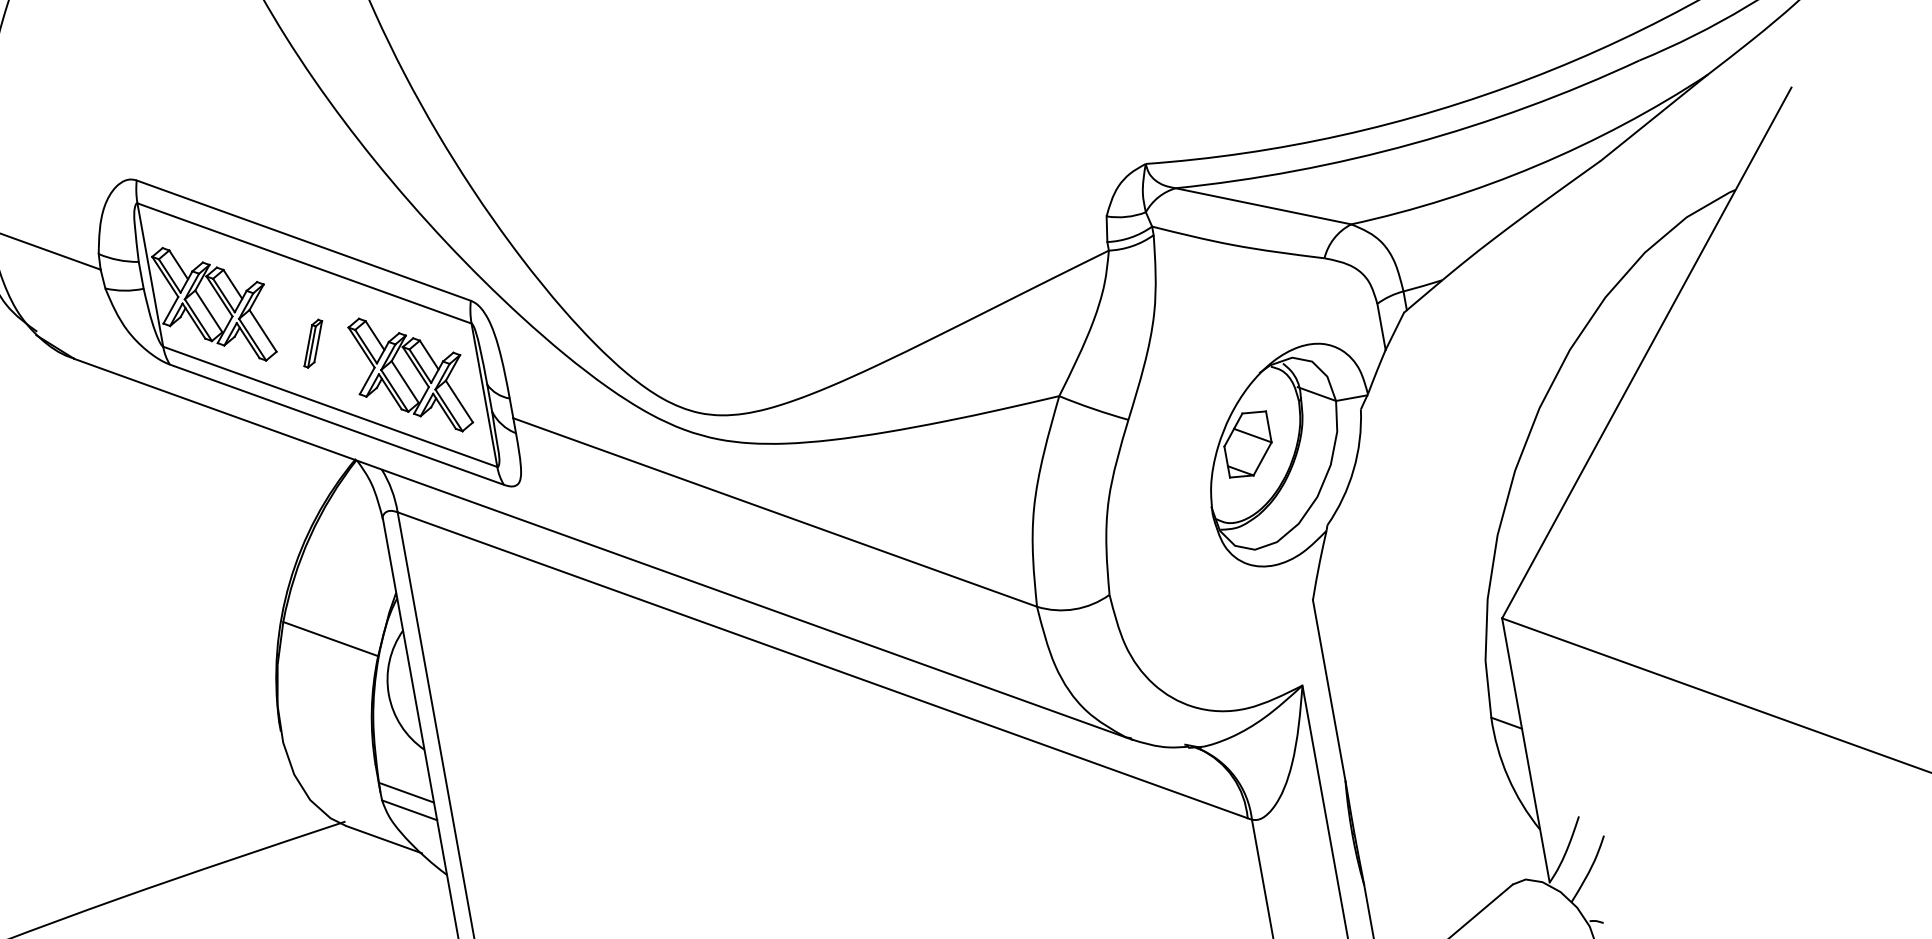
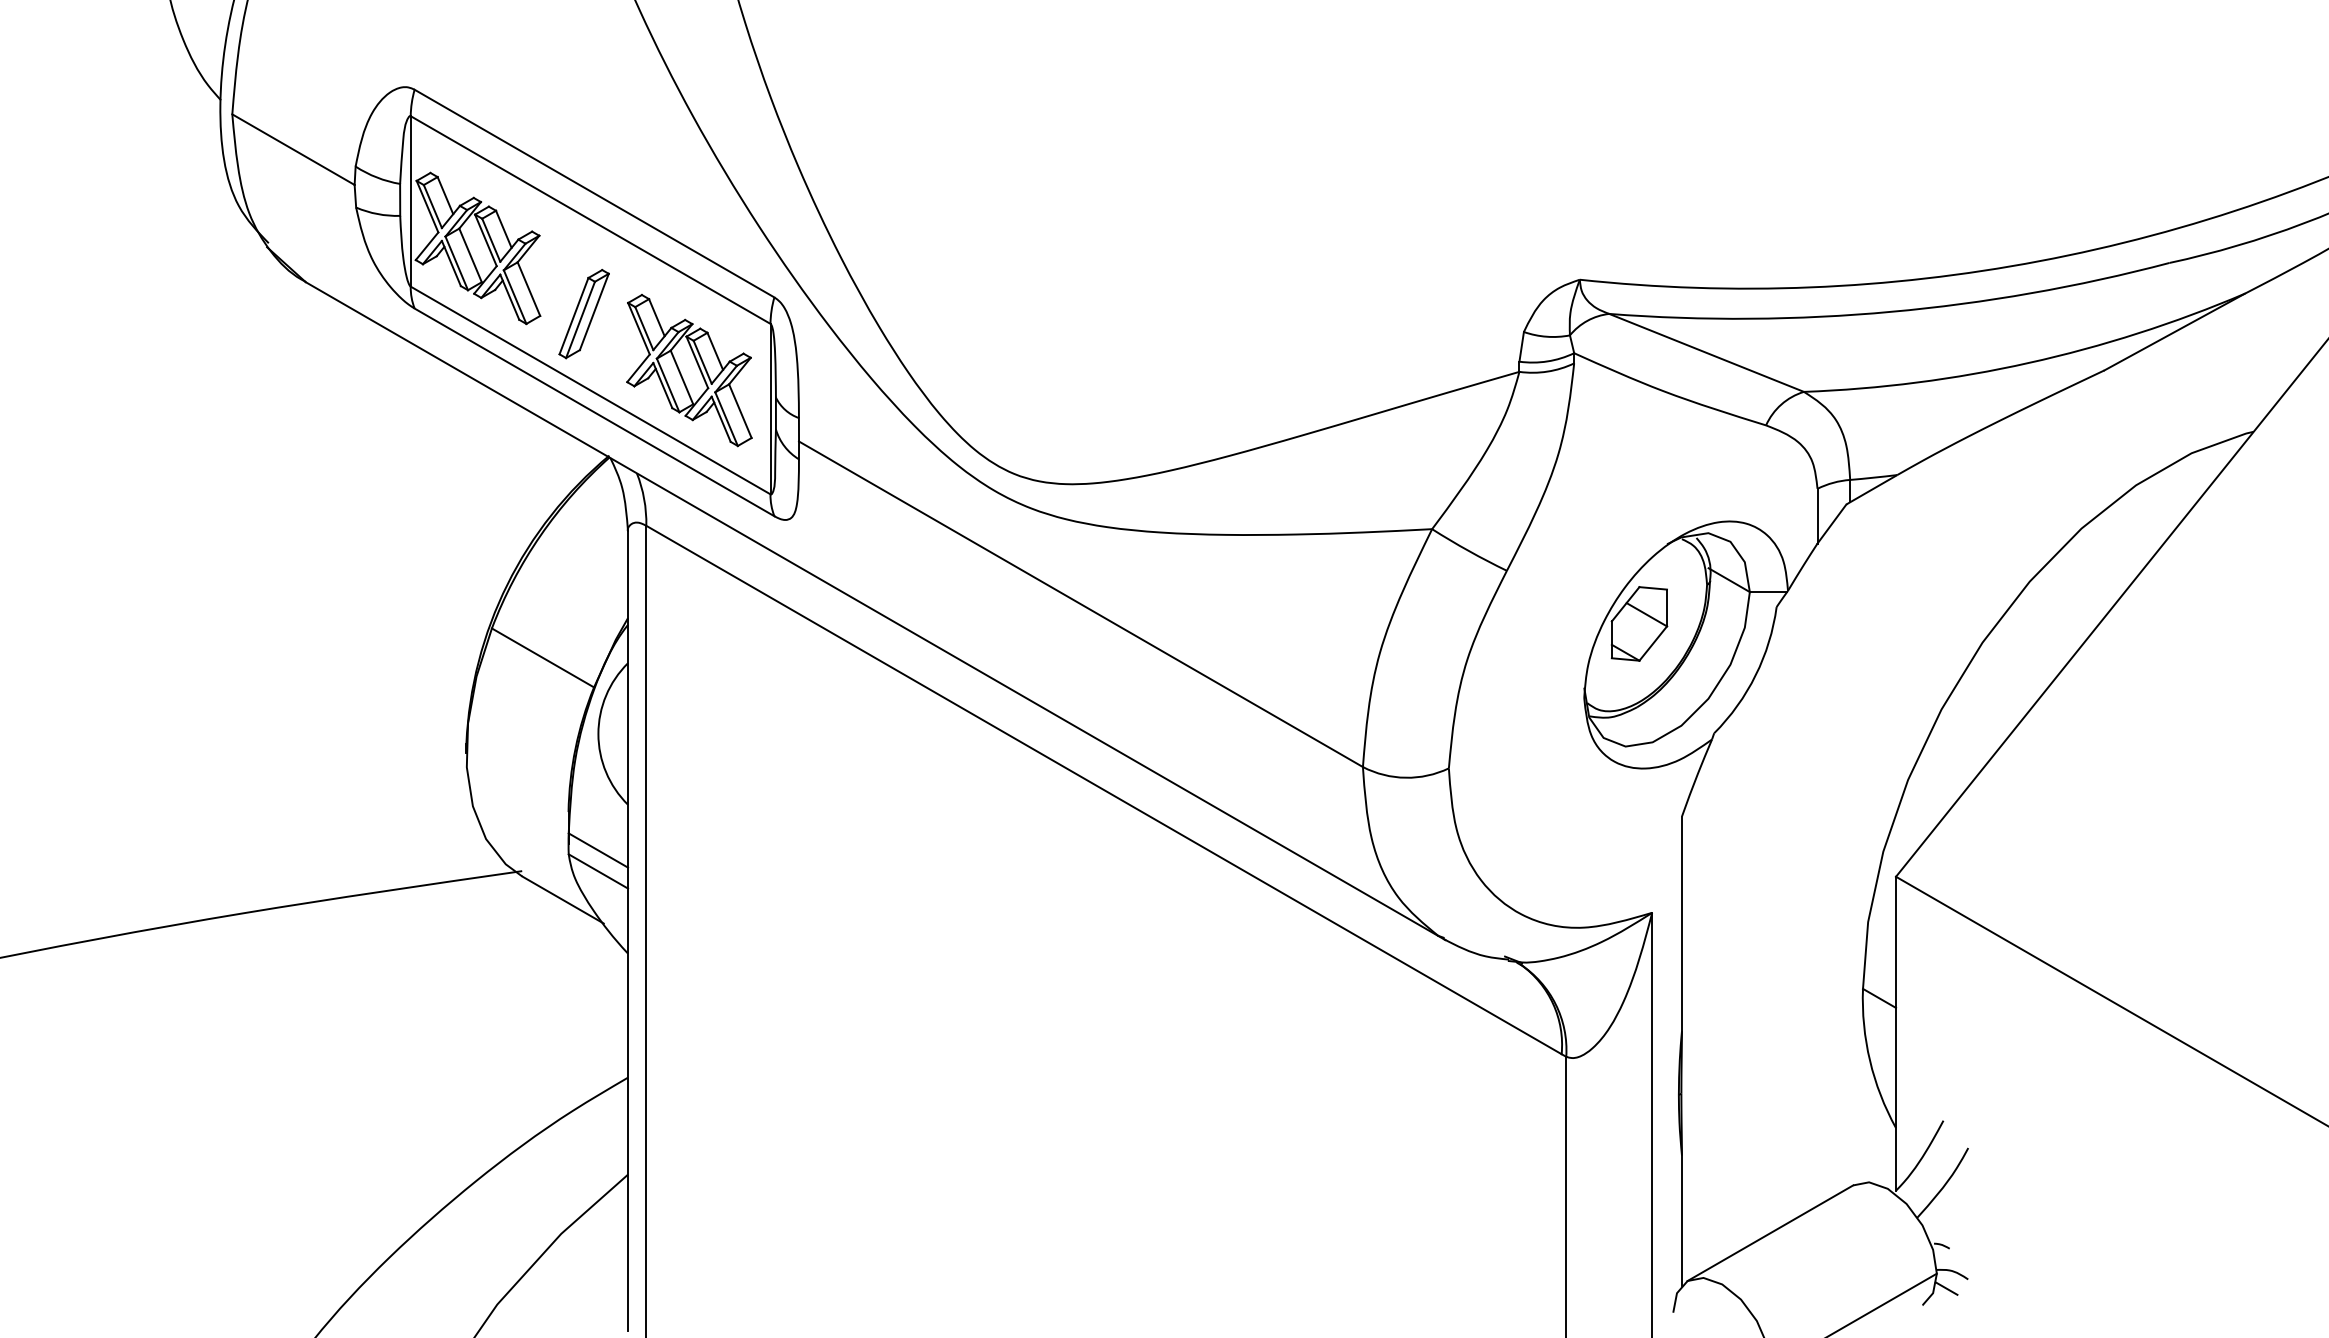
part: (312, 344) -> (583, 314), size x1.67

